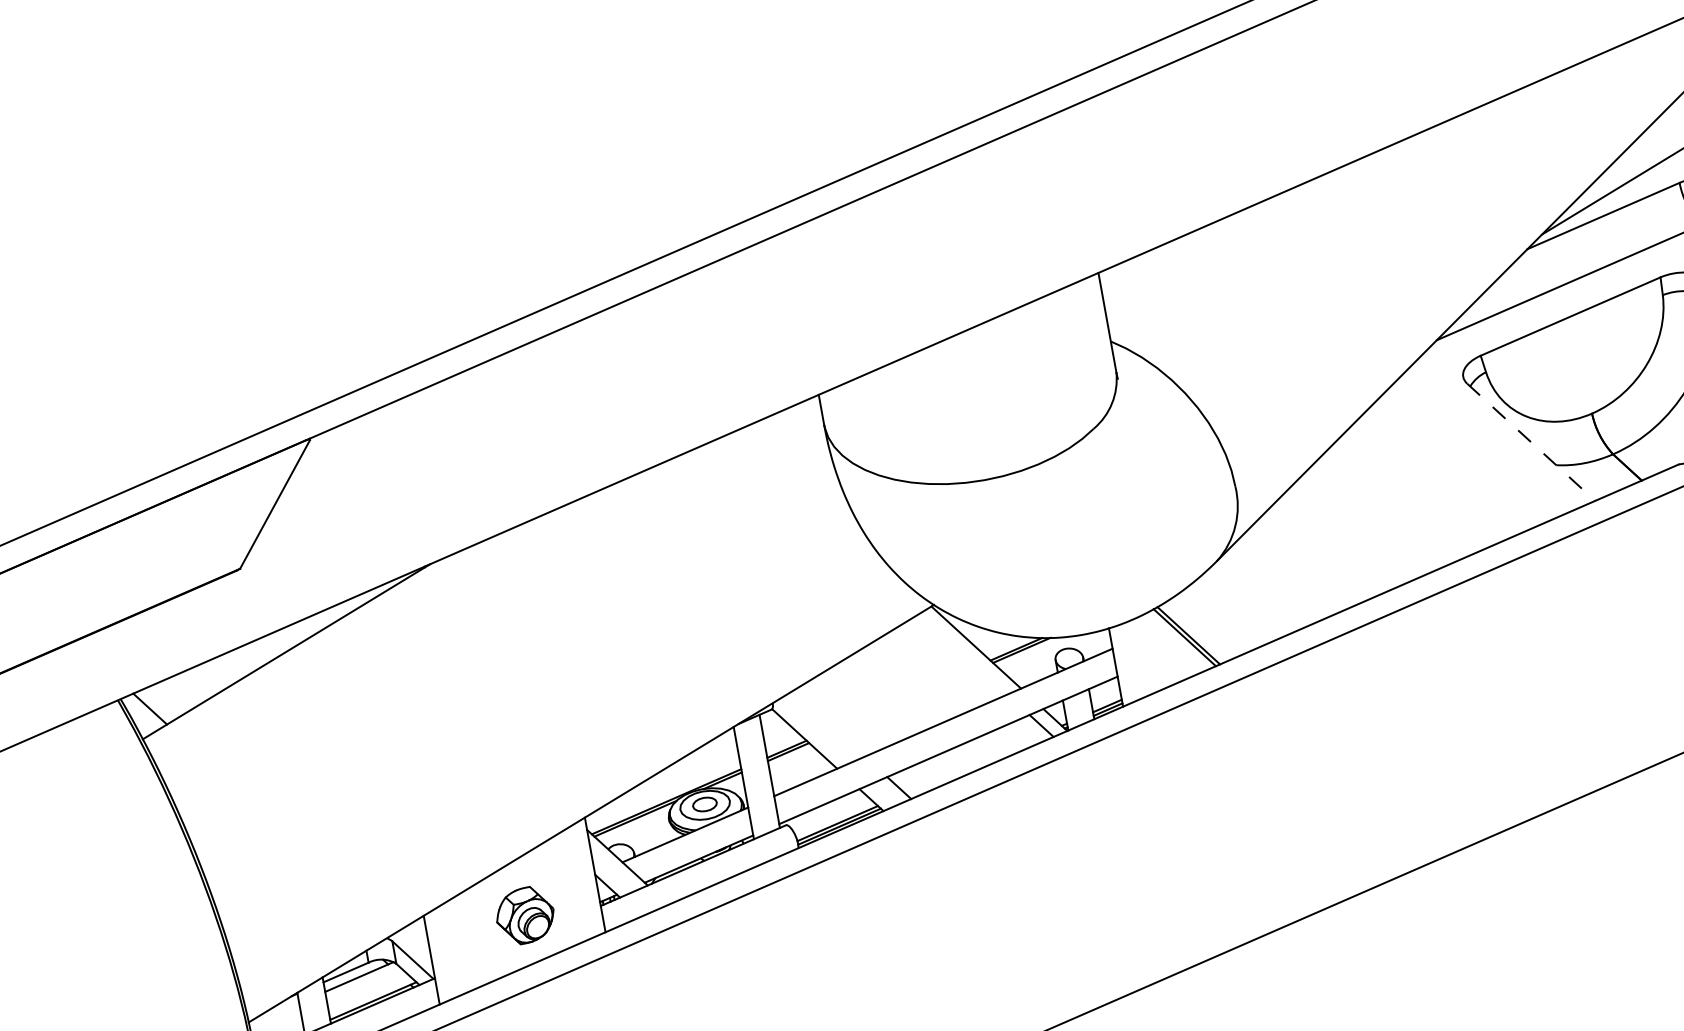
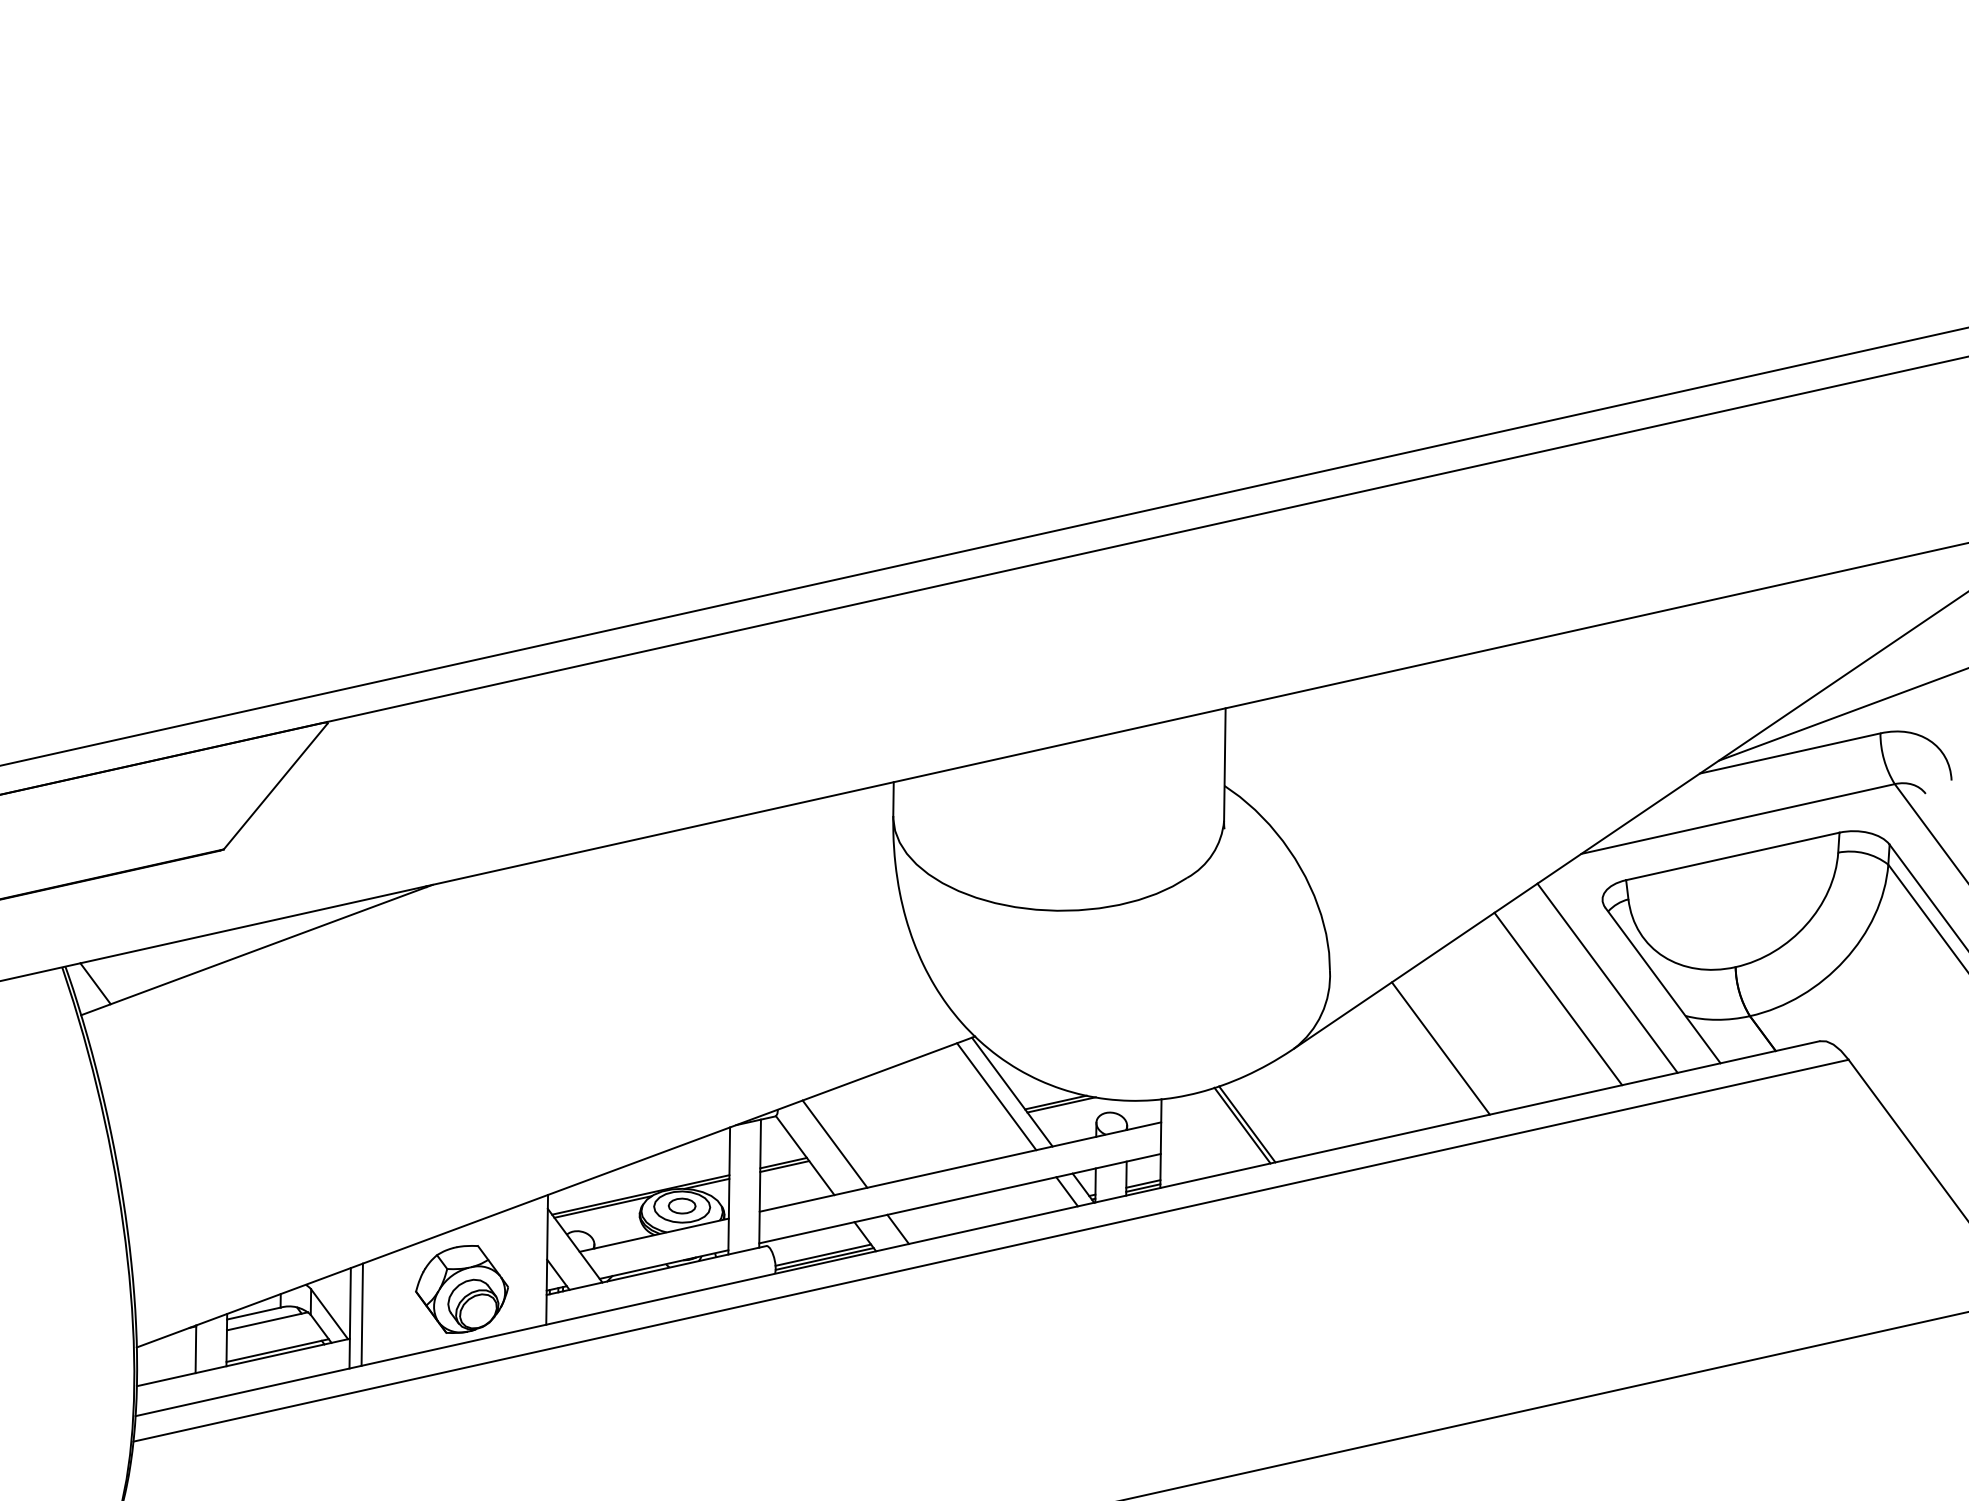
line: (1531, 442) -> (1663, 985), dashed -> solid
line: (1480, 444) -> (1607, 977), added
line: (1441, 471) -> (1558, 998), added
line: (1345, 535) -> (1440, 1048), added
line: (963, 654) -> (996, 1096), added
line: (828, 723) -> (834, 1143), added
part: (524, 915) -> (461, 1289), size x1.43
line: (441, 954) -> (361, 1314), added

